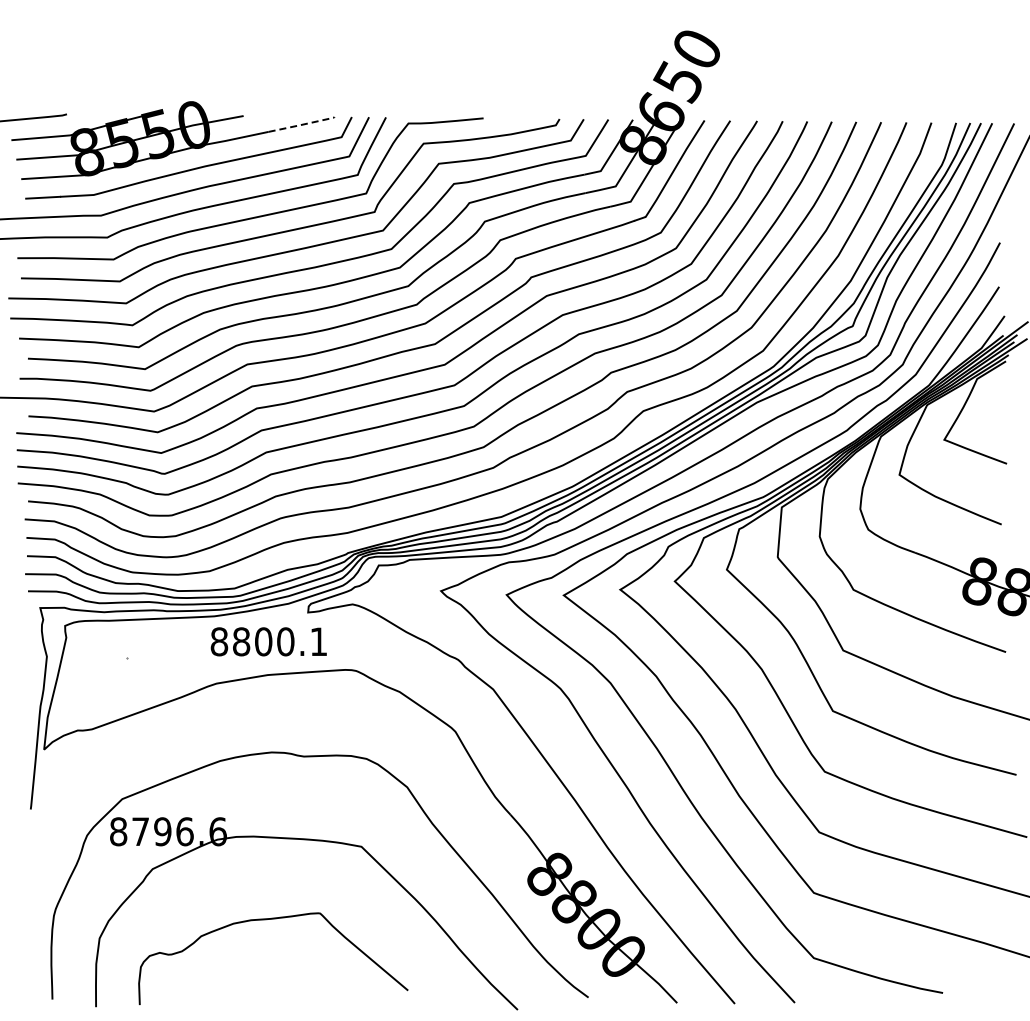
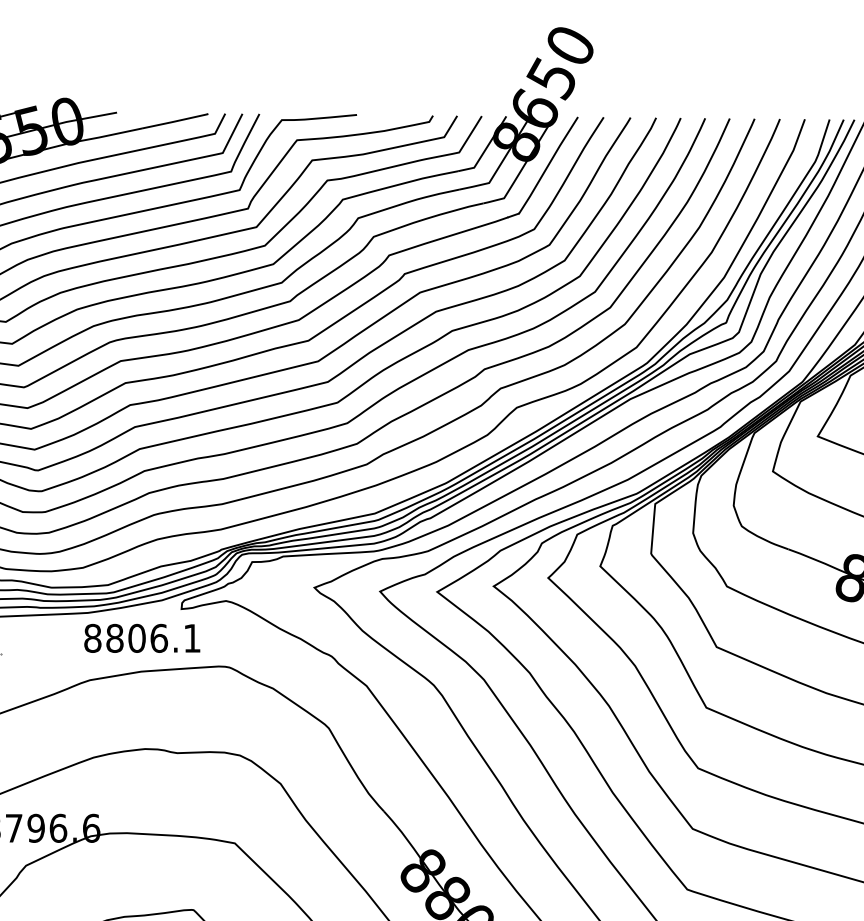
line: (302, 124) -> (175, 121), dashed -> solid
text: (285, 641) -> (158, 638), 8800.1 -> 8806.1

